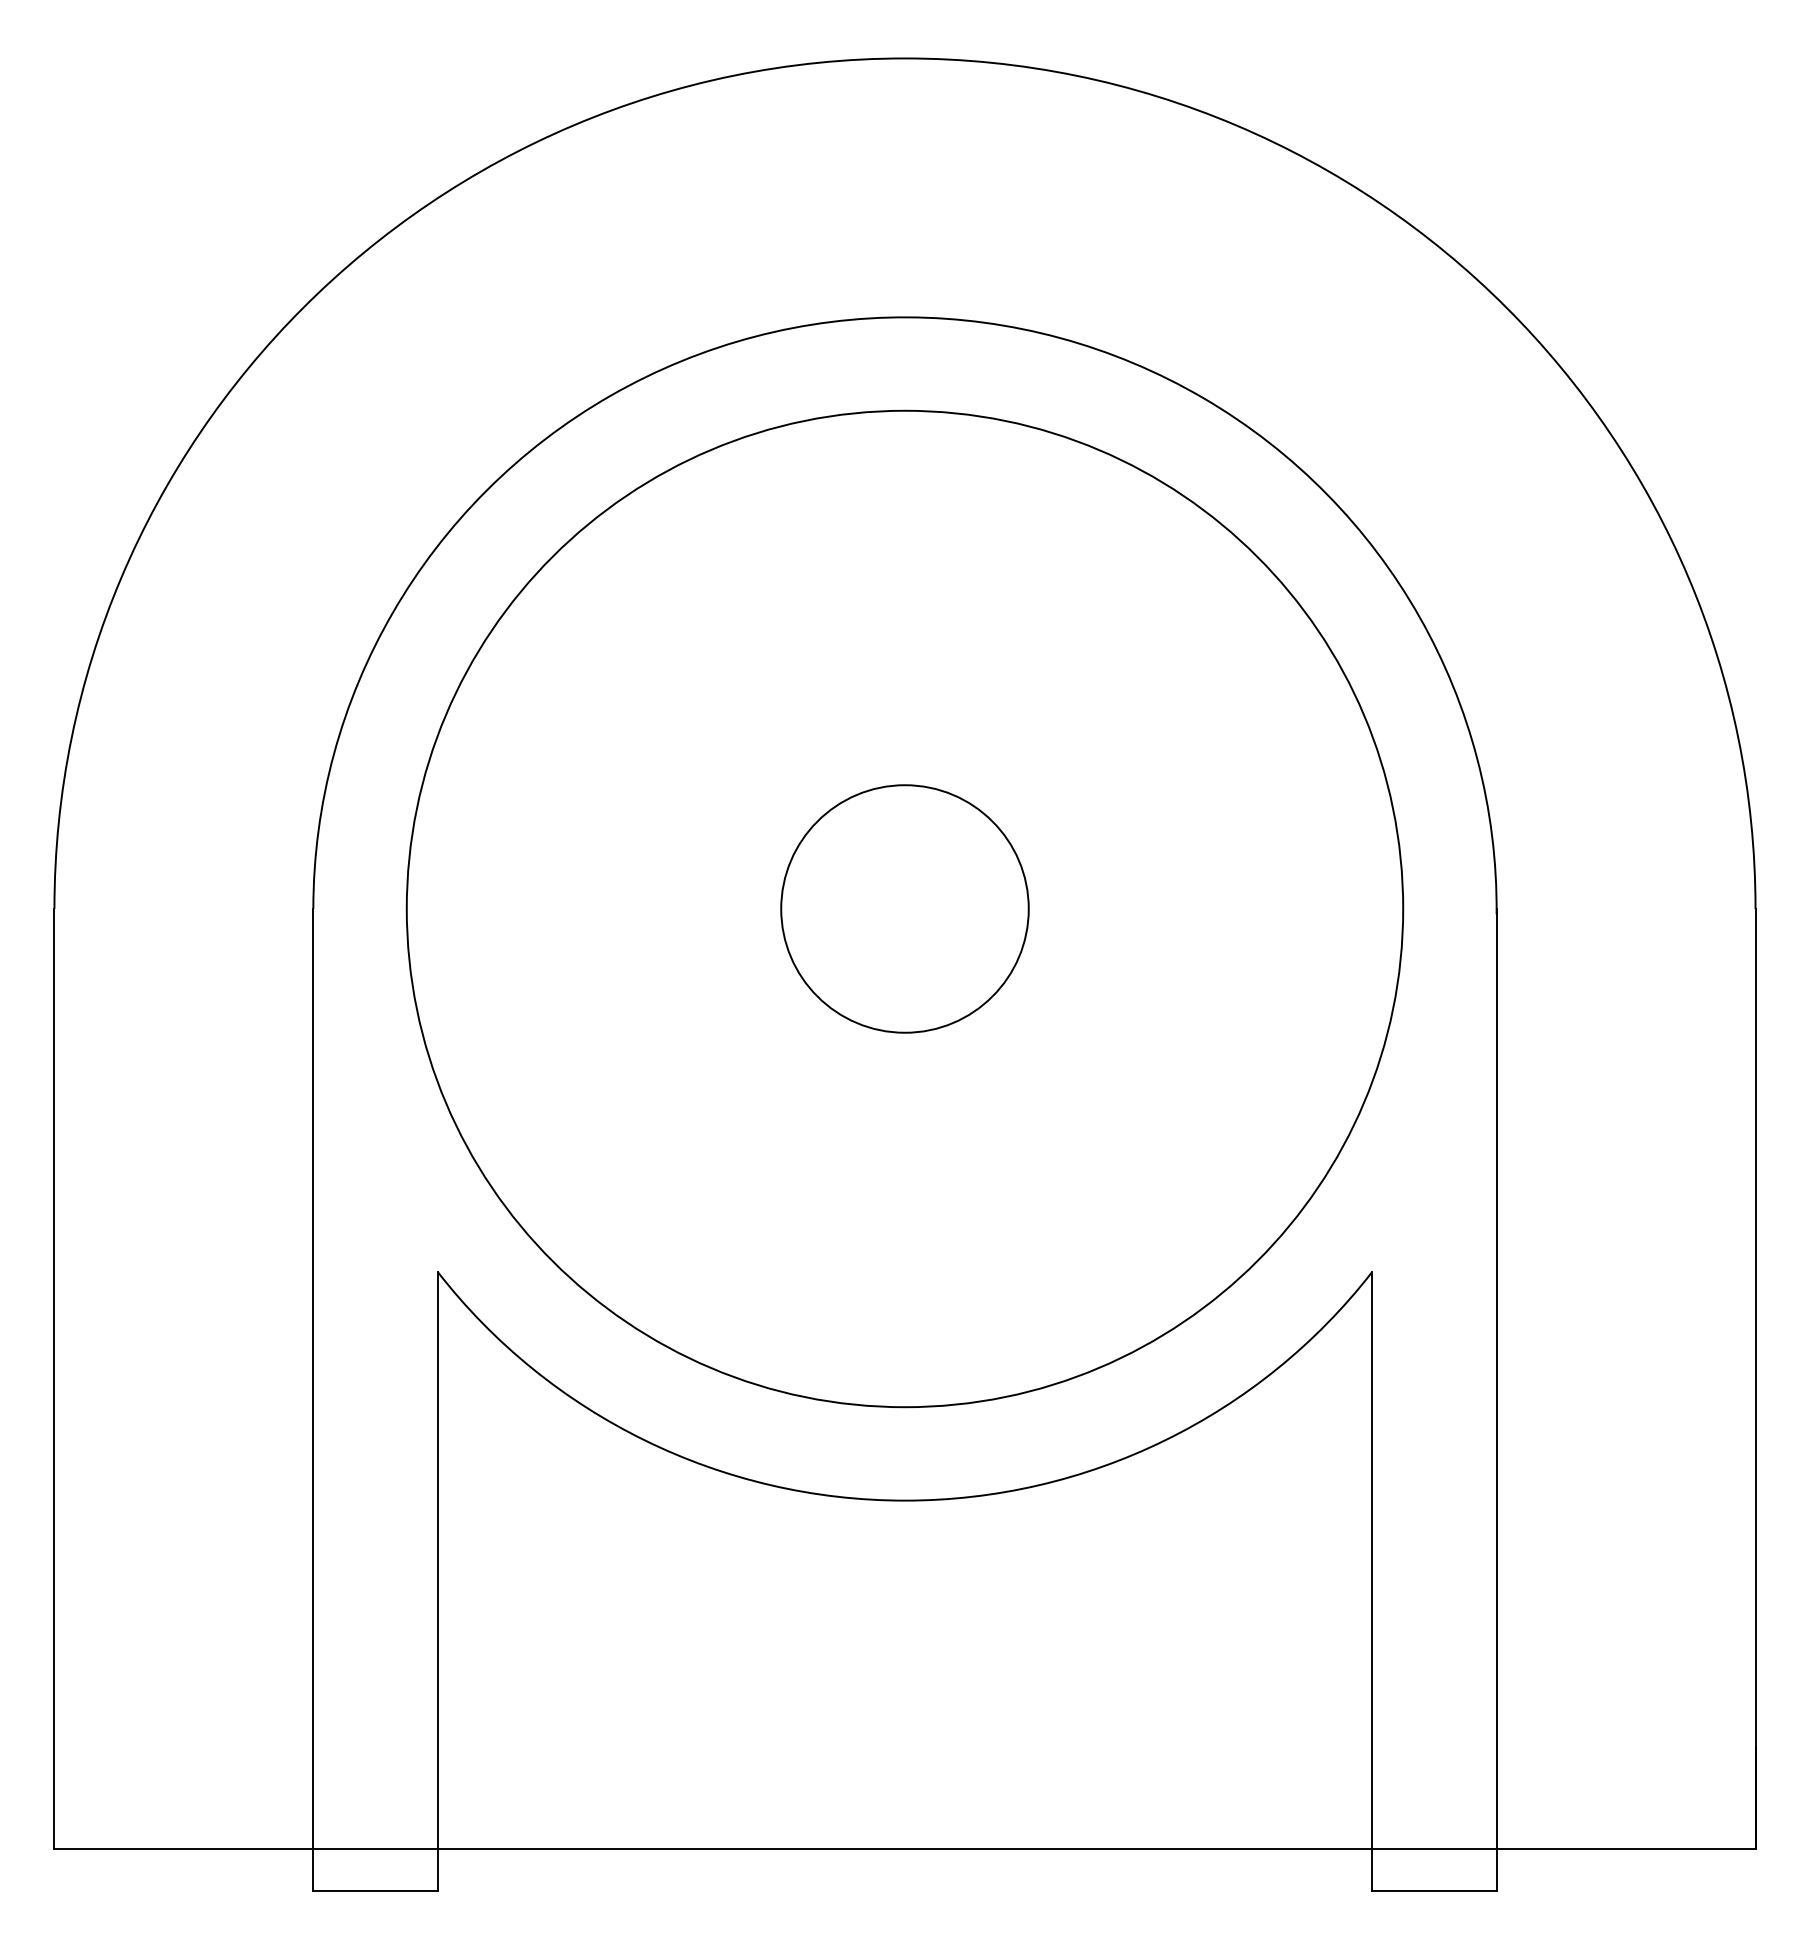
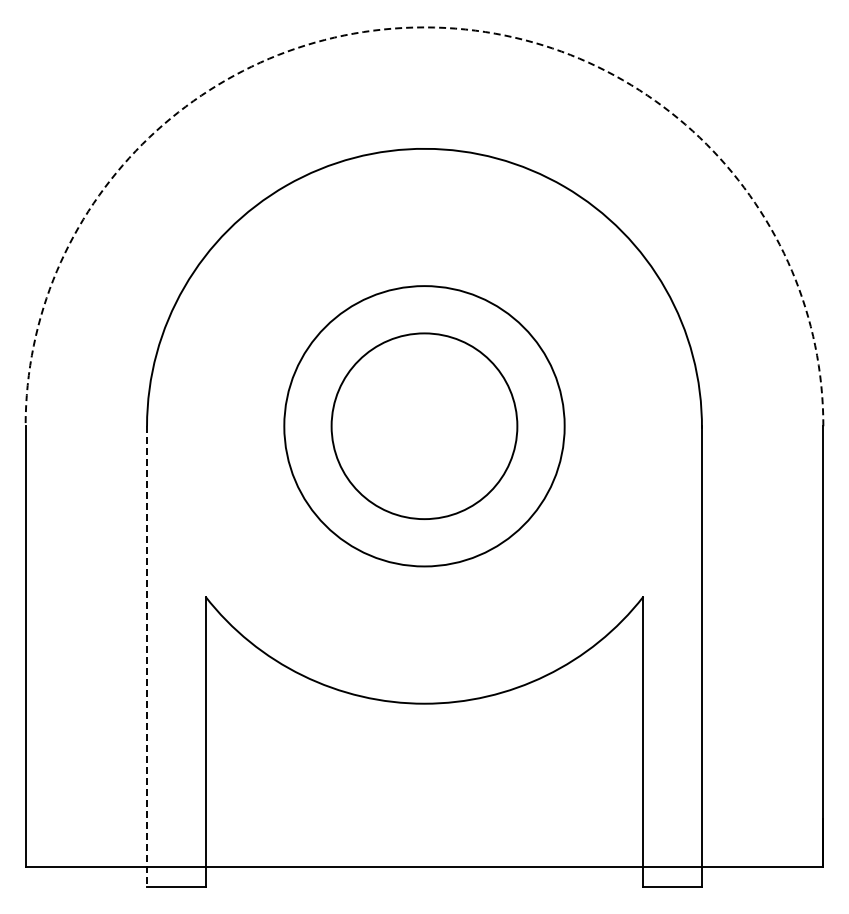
arc: (905, 58) -> (424, 27), solid -> dashed
circle: (905, 907) -> (424, 425), size x0.6
circle: (905, 909) -> (424, 426), size x1.6
line: (314, 1399) -> (147, 656), solid -> dashed

